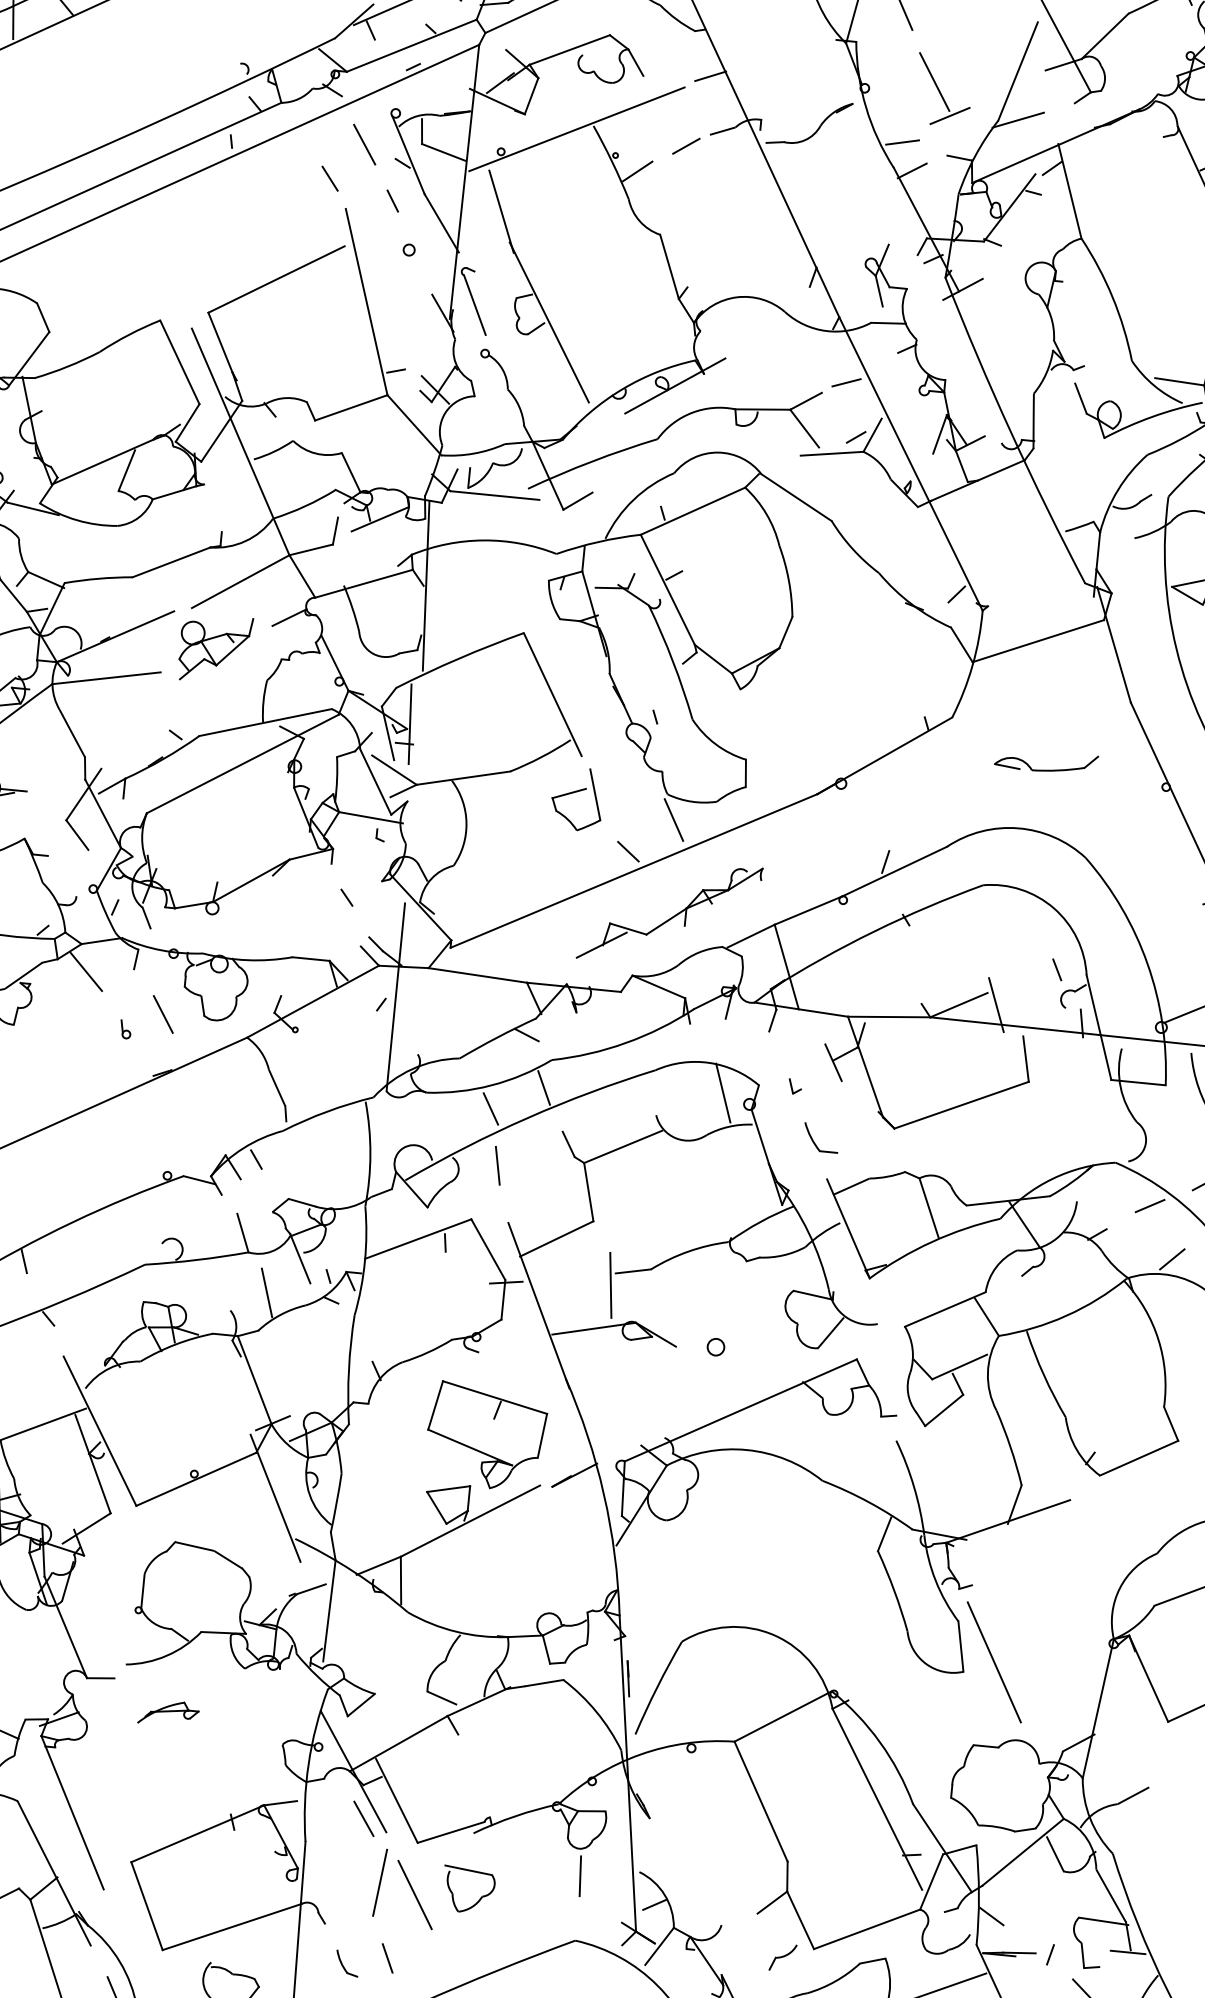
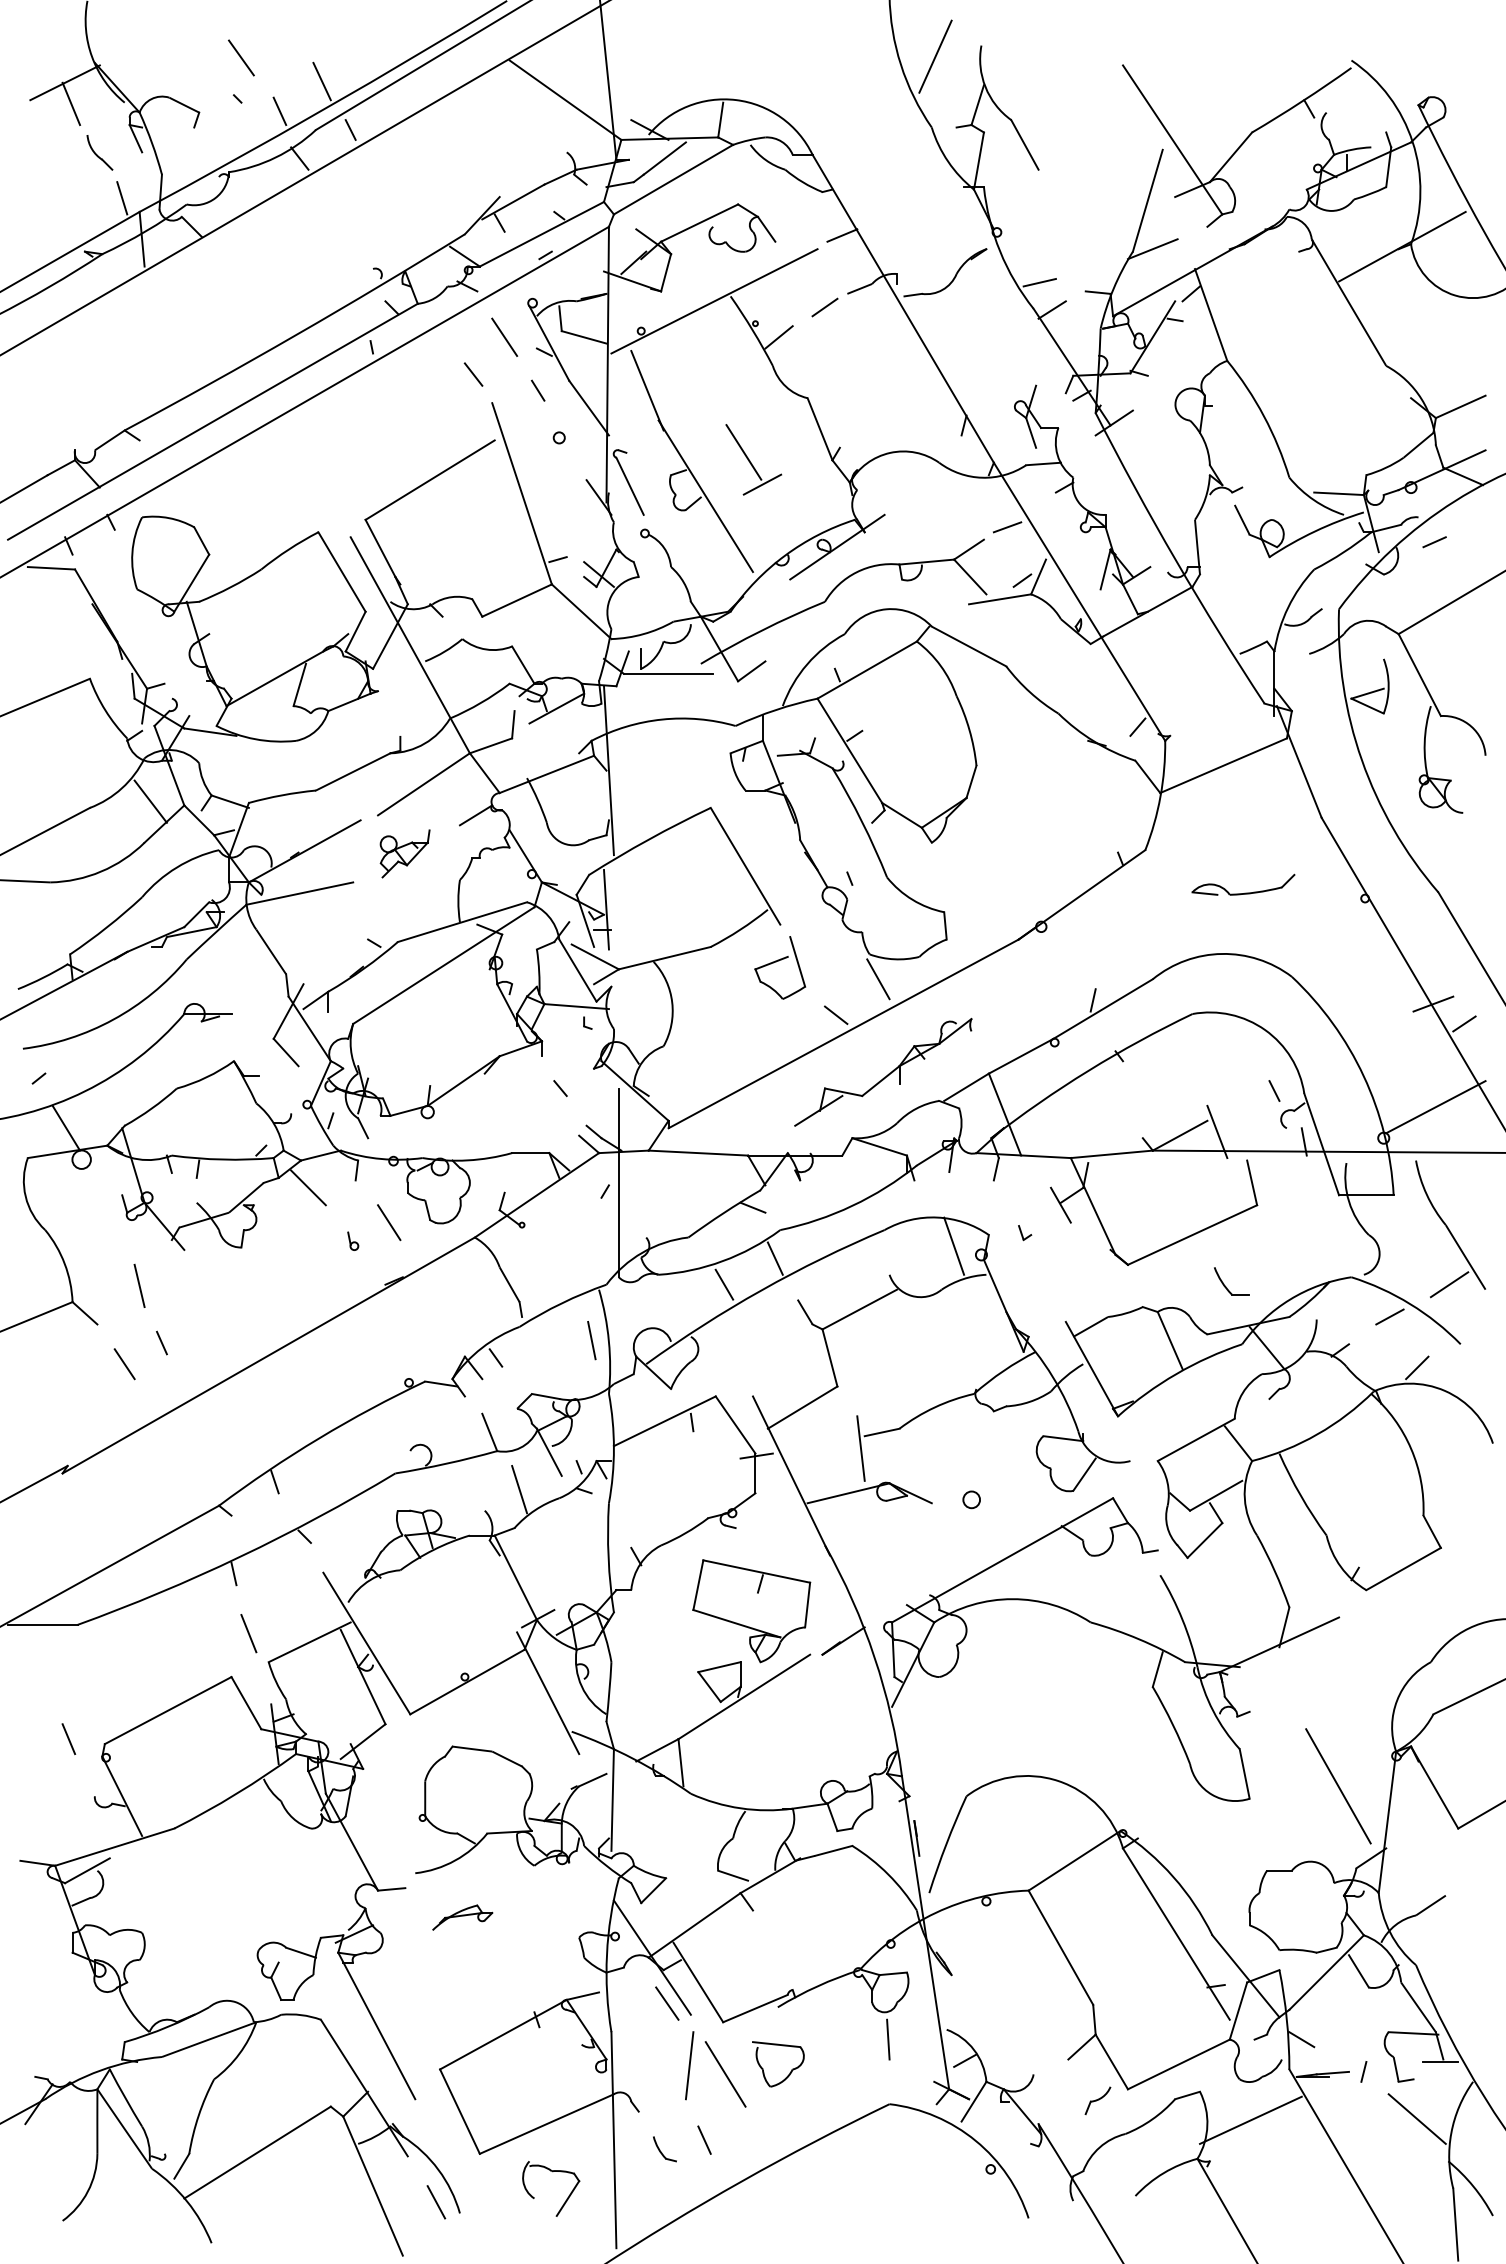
part: (943, 90) -> (753, 459), moved
part: (214, 648) -> (404, 853), size x0.7
part: (815, 1142) -> (1226, 1286), moved
line: (497, 1165) -> (591, 1340), moved
line: (994, 1662) -> (1338, 1786), moved

